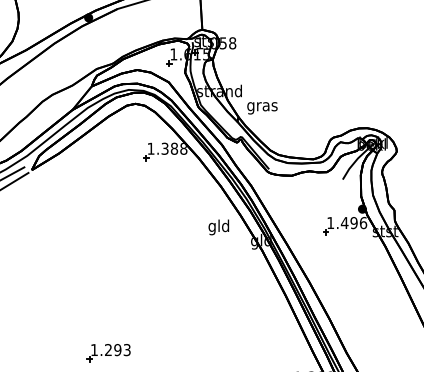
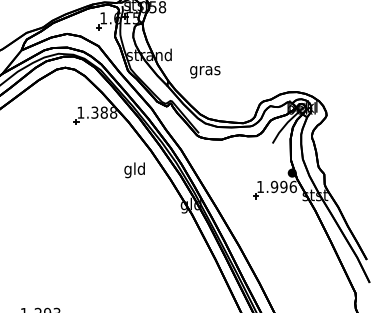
text: (262, 108) -> (205, 72), moved
text: (344, 223) -> (274, 187), 1.496 -> 1.996
text: (218, 227) -> (134, 170), moved

